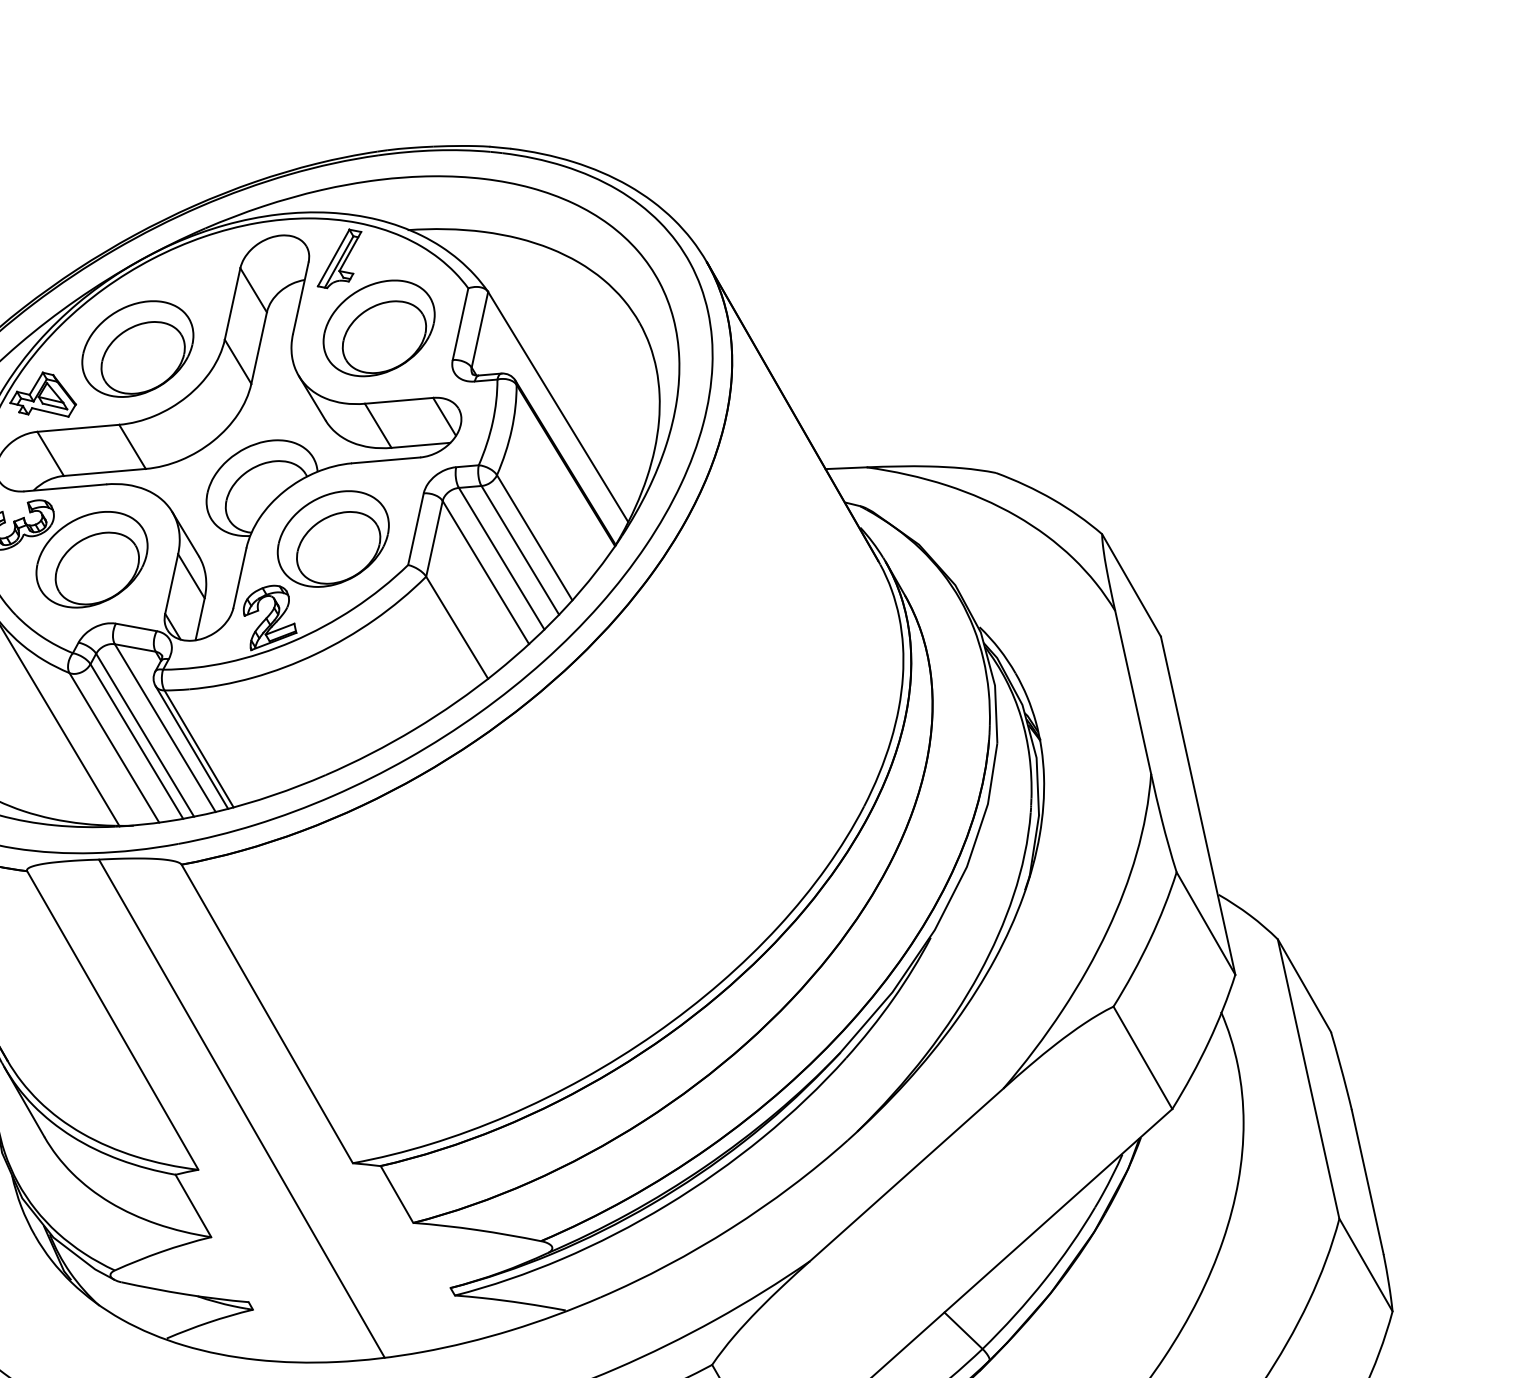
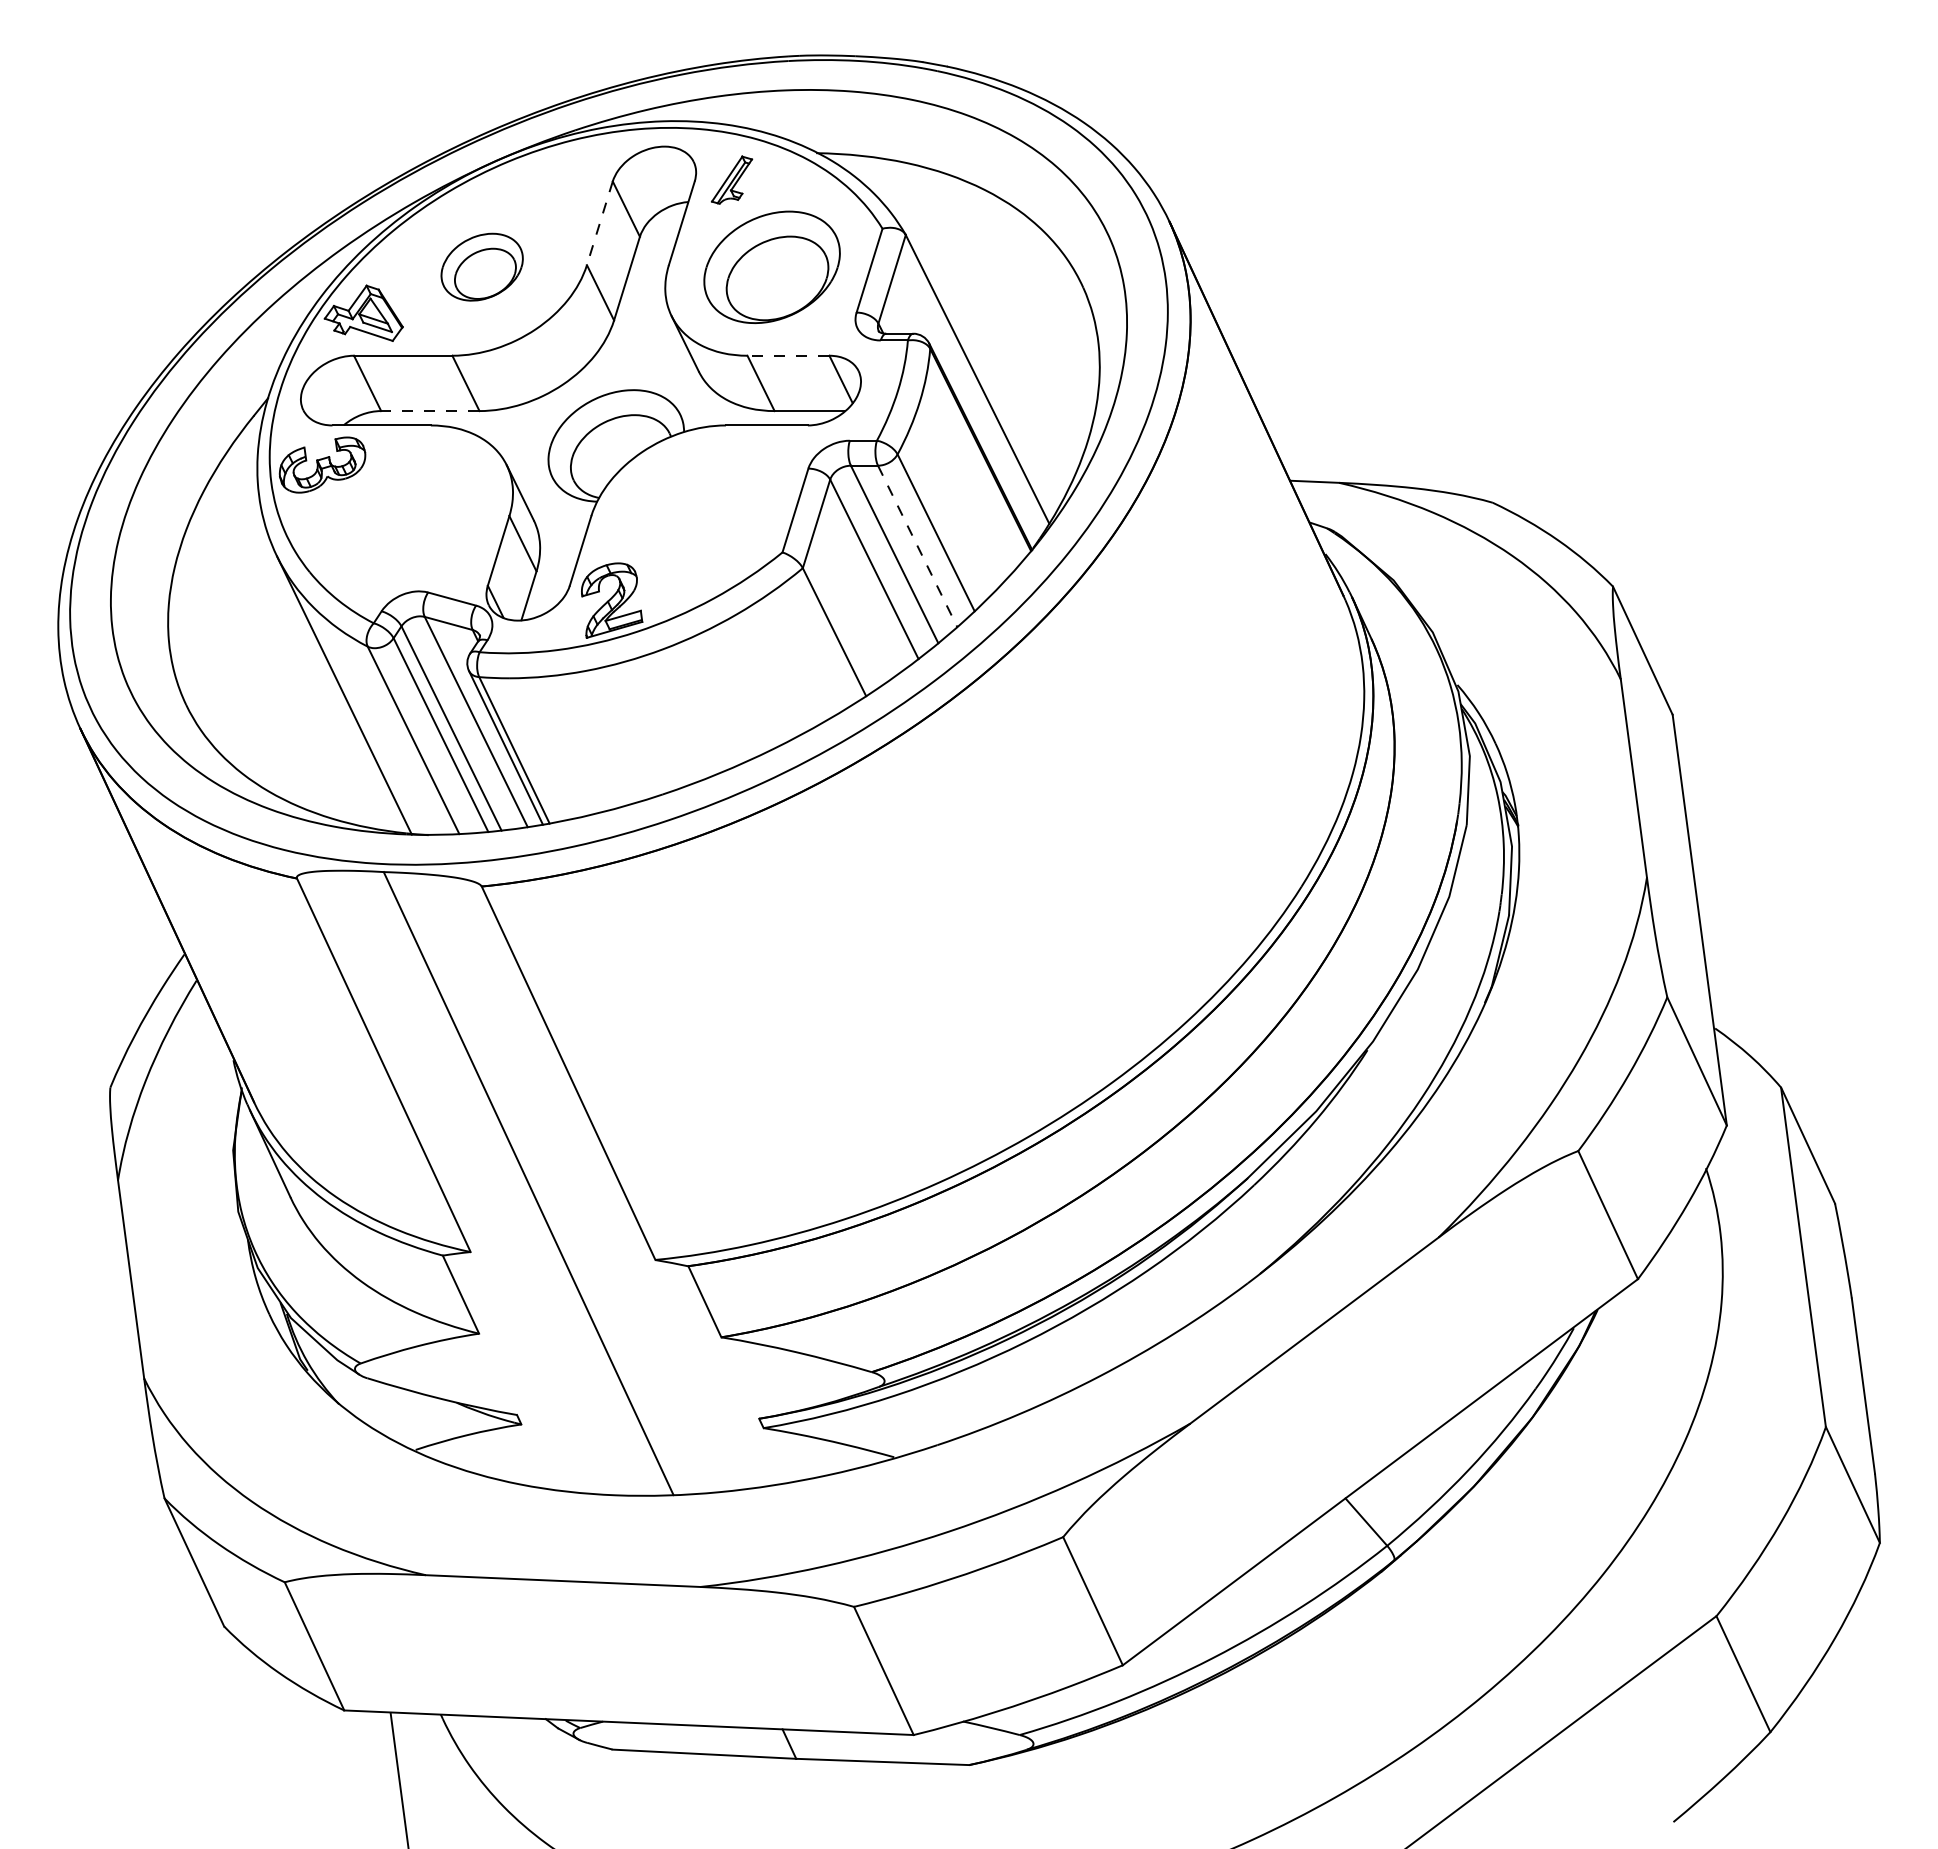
part: (339, 258) -> (731, 179), size x0.7
line: (232, 304) -> (599, 223), solid -> dashed
part: (137, 348) -> (481, 266), size x0.6
line: (399, 400) -> (788, 355), solid -> dashed
line: (104, 472) -> (429, 411), solid -> dashed
part: (332, 538) -> (695, 513), removed
line: (520, 550) -> (917, 546), solid -> dashed
part: (91, 559) -> (405, 513), removed

